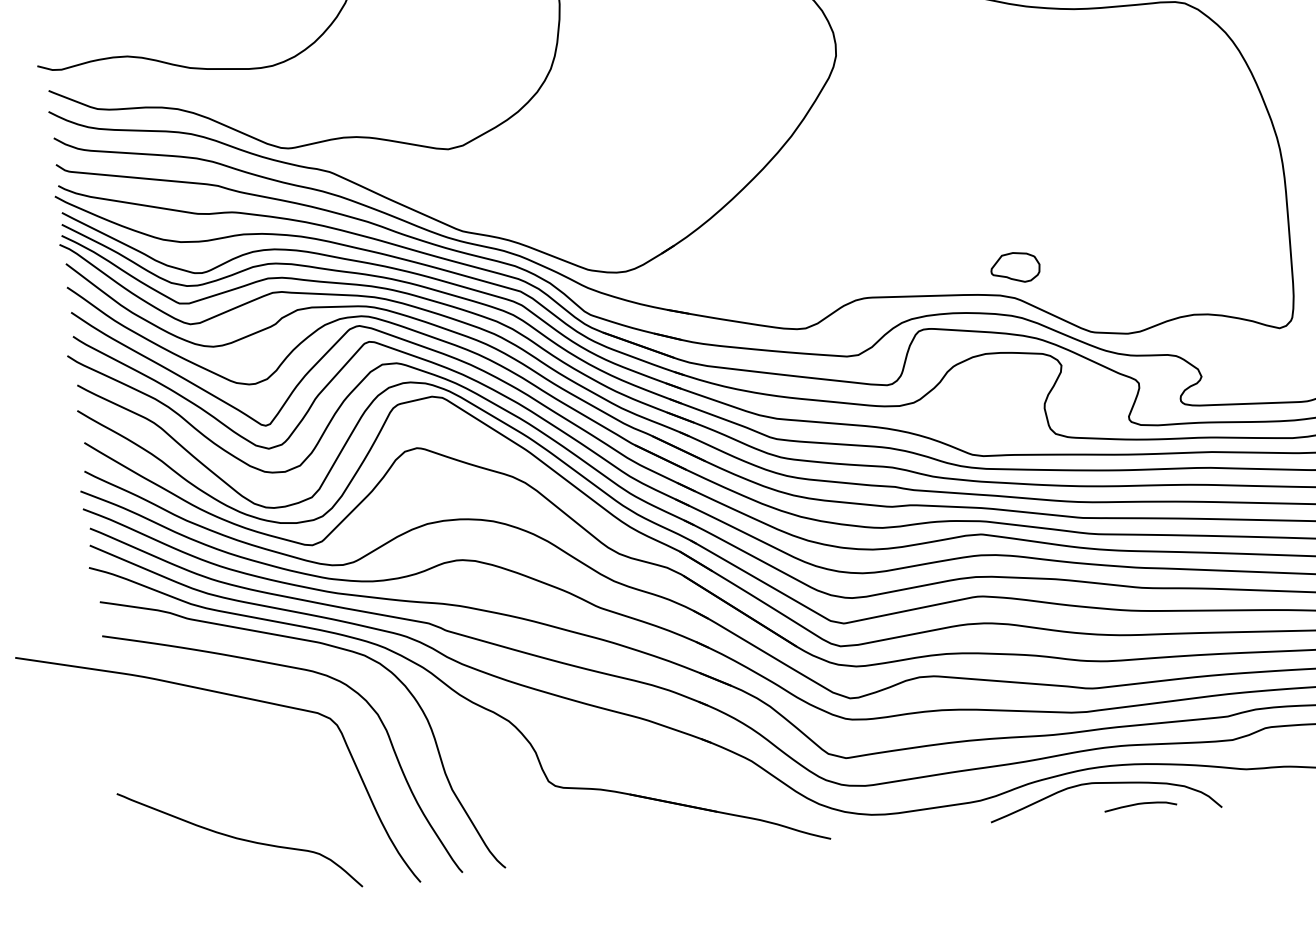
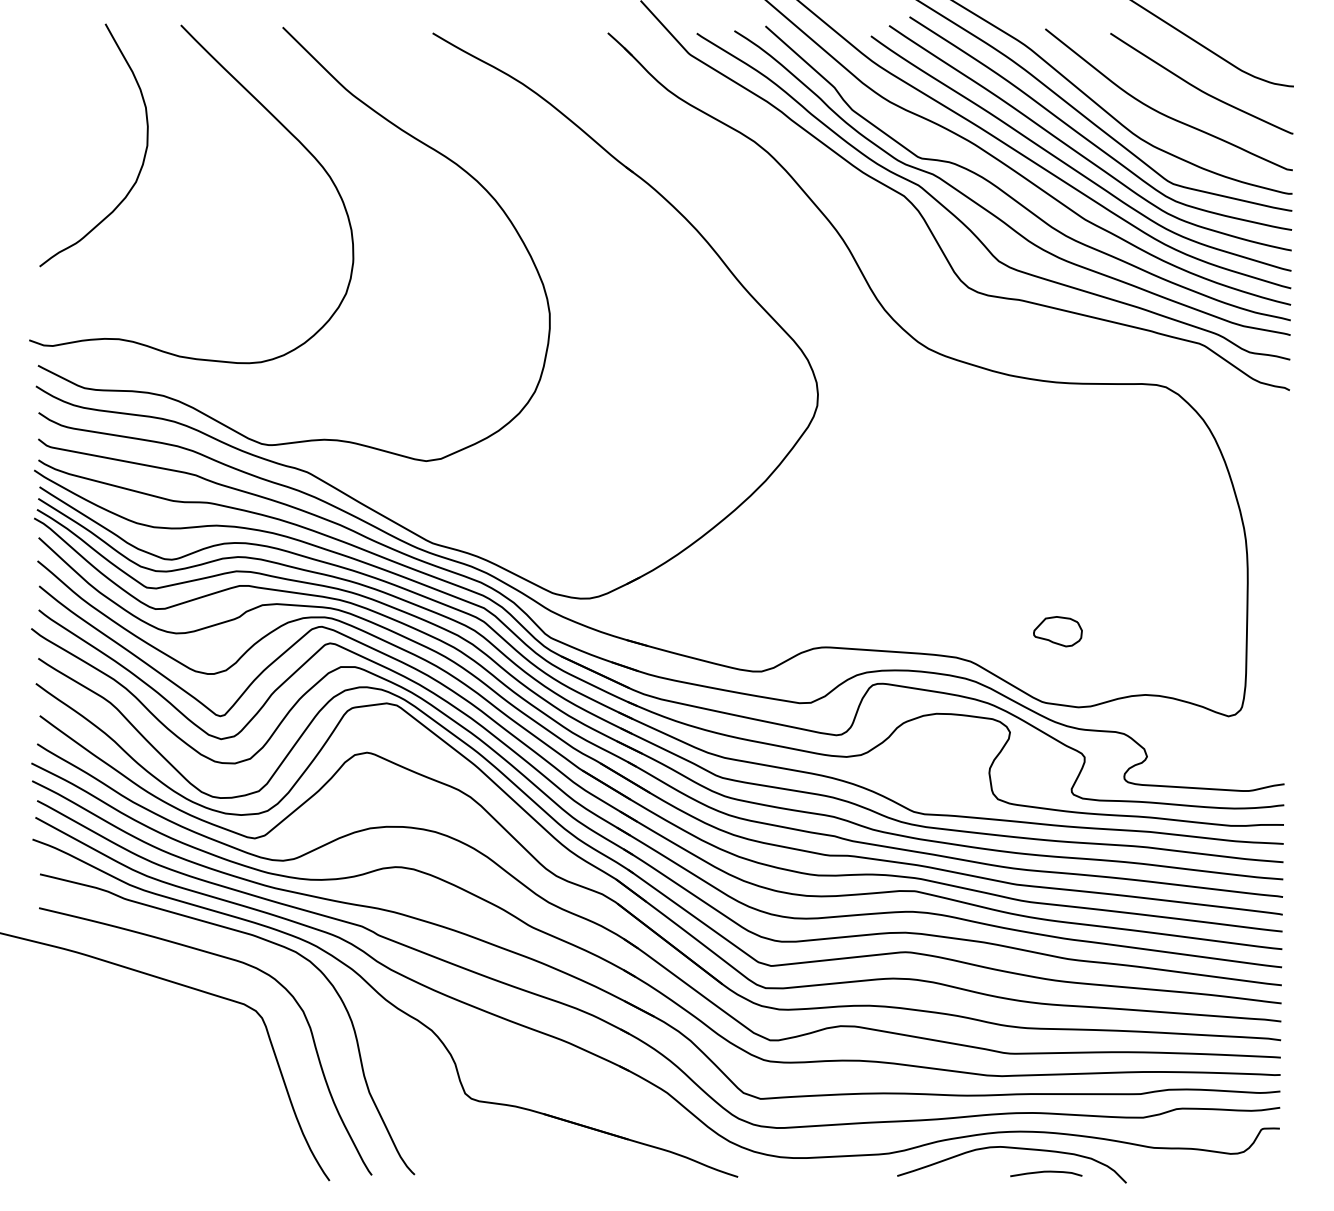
part: (1014, 267) -> (1057, 631), moved
curve: (239, 839) -> (155, 1121), removed

